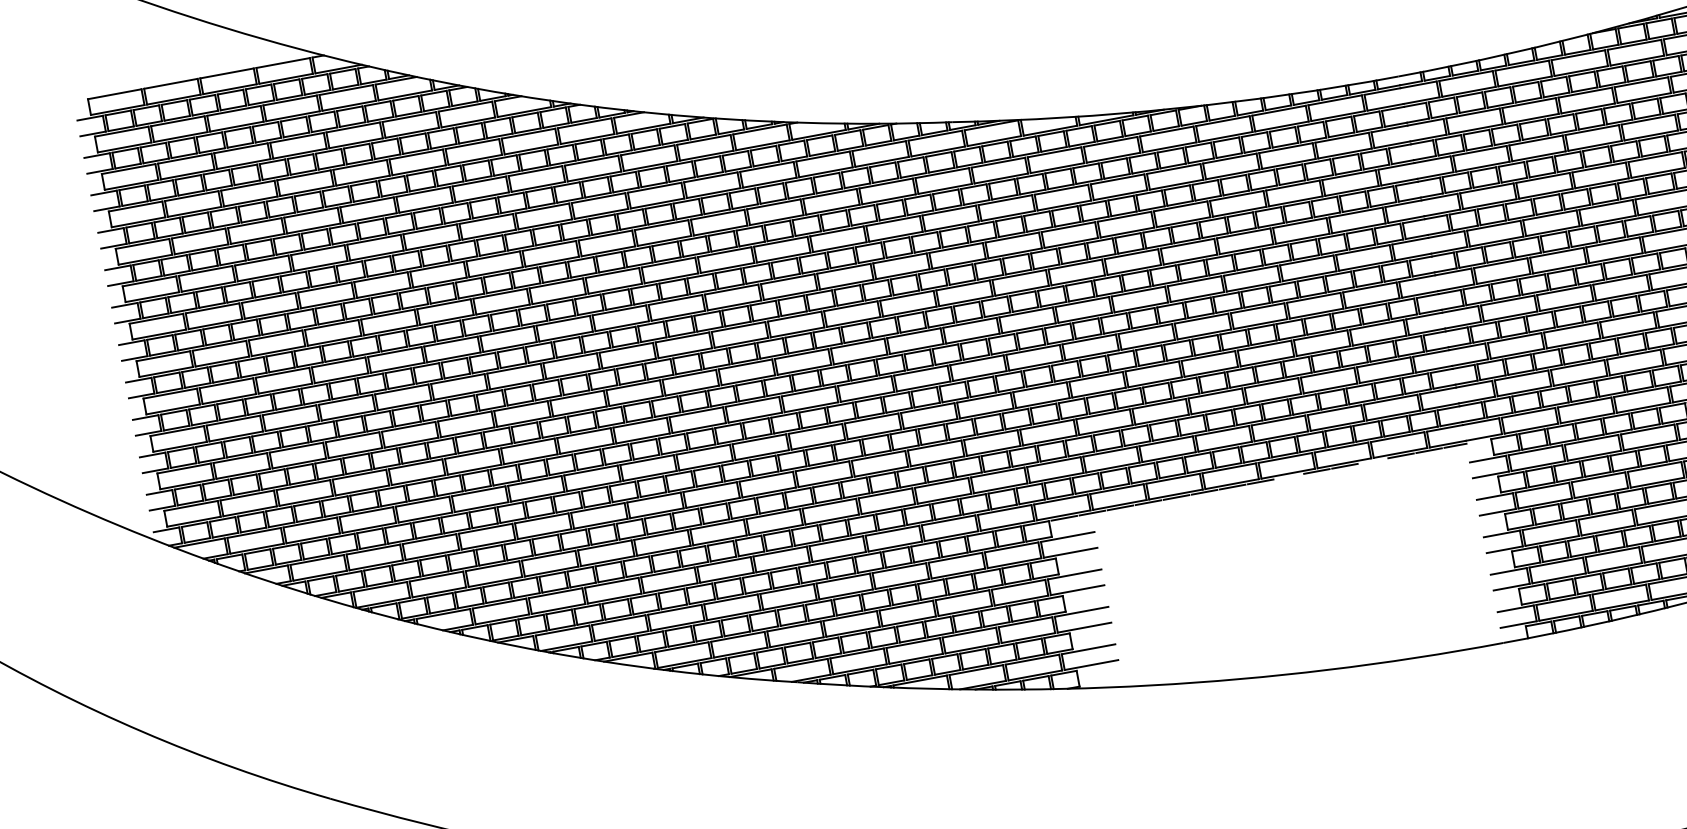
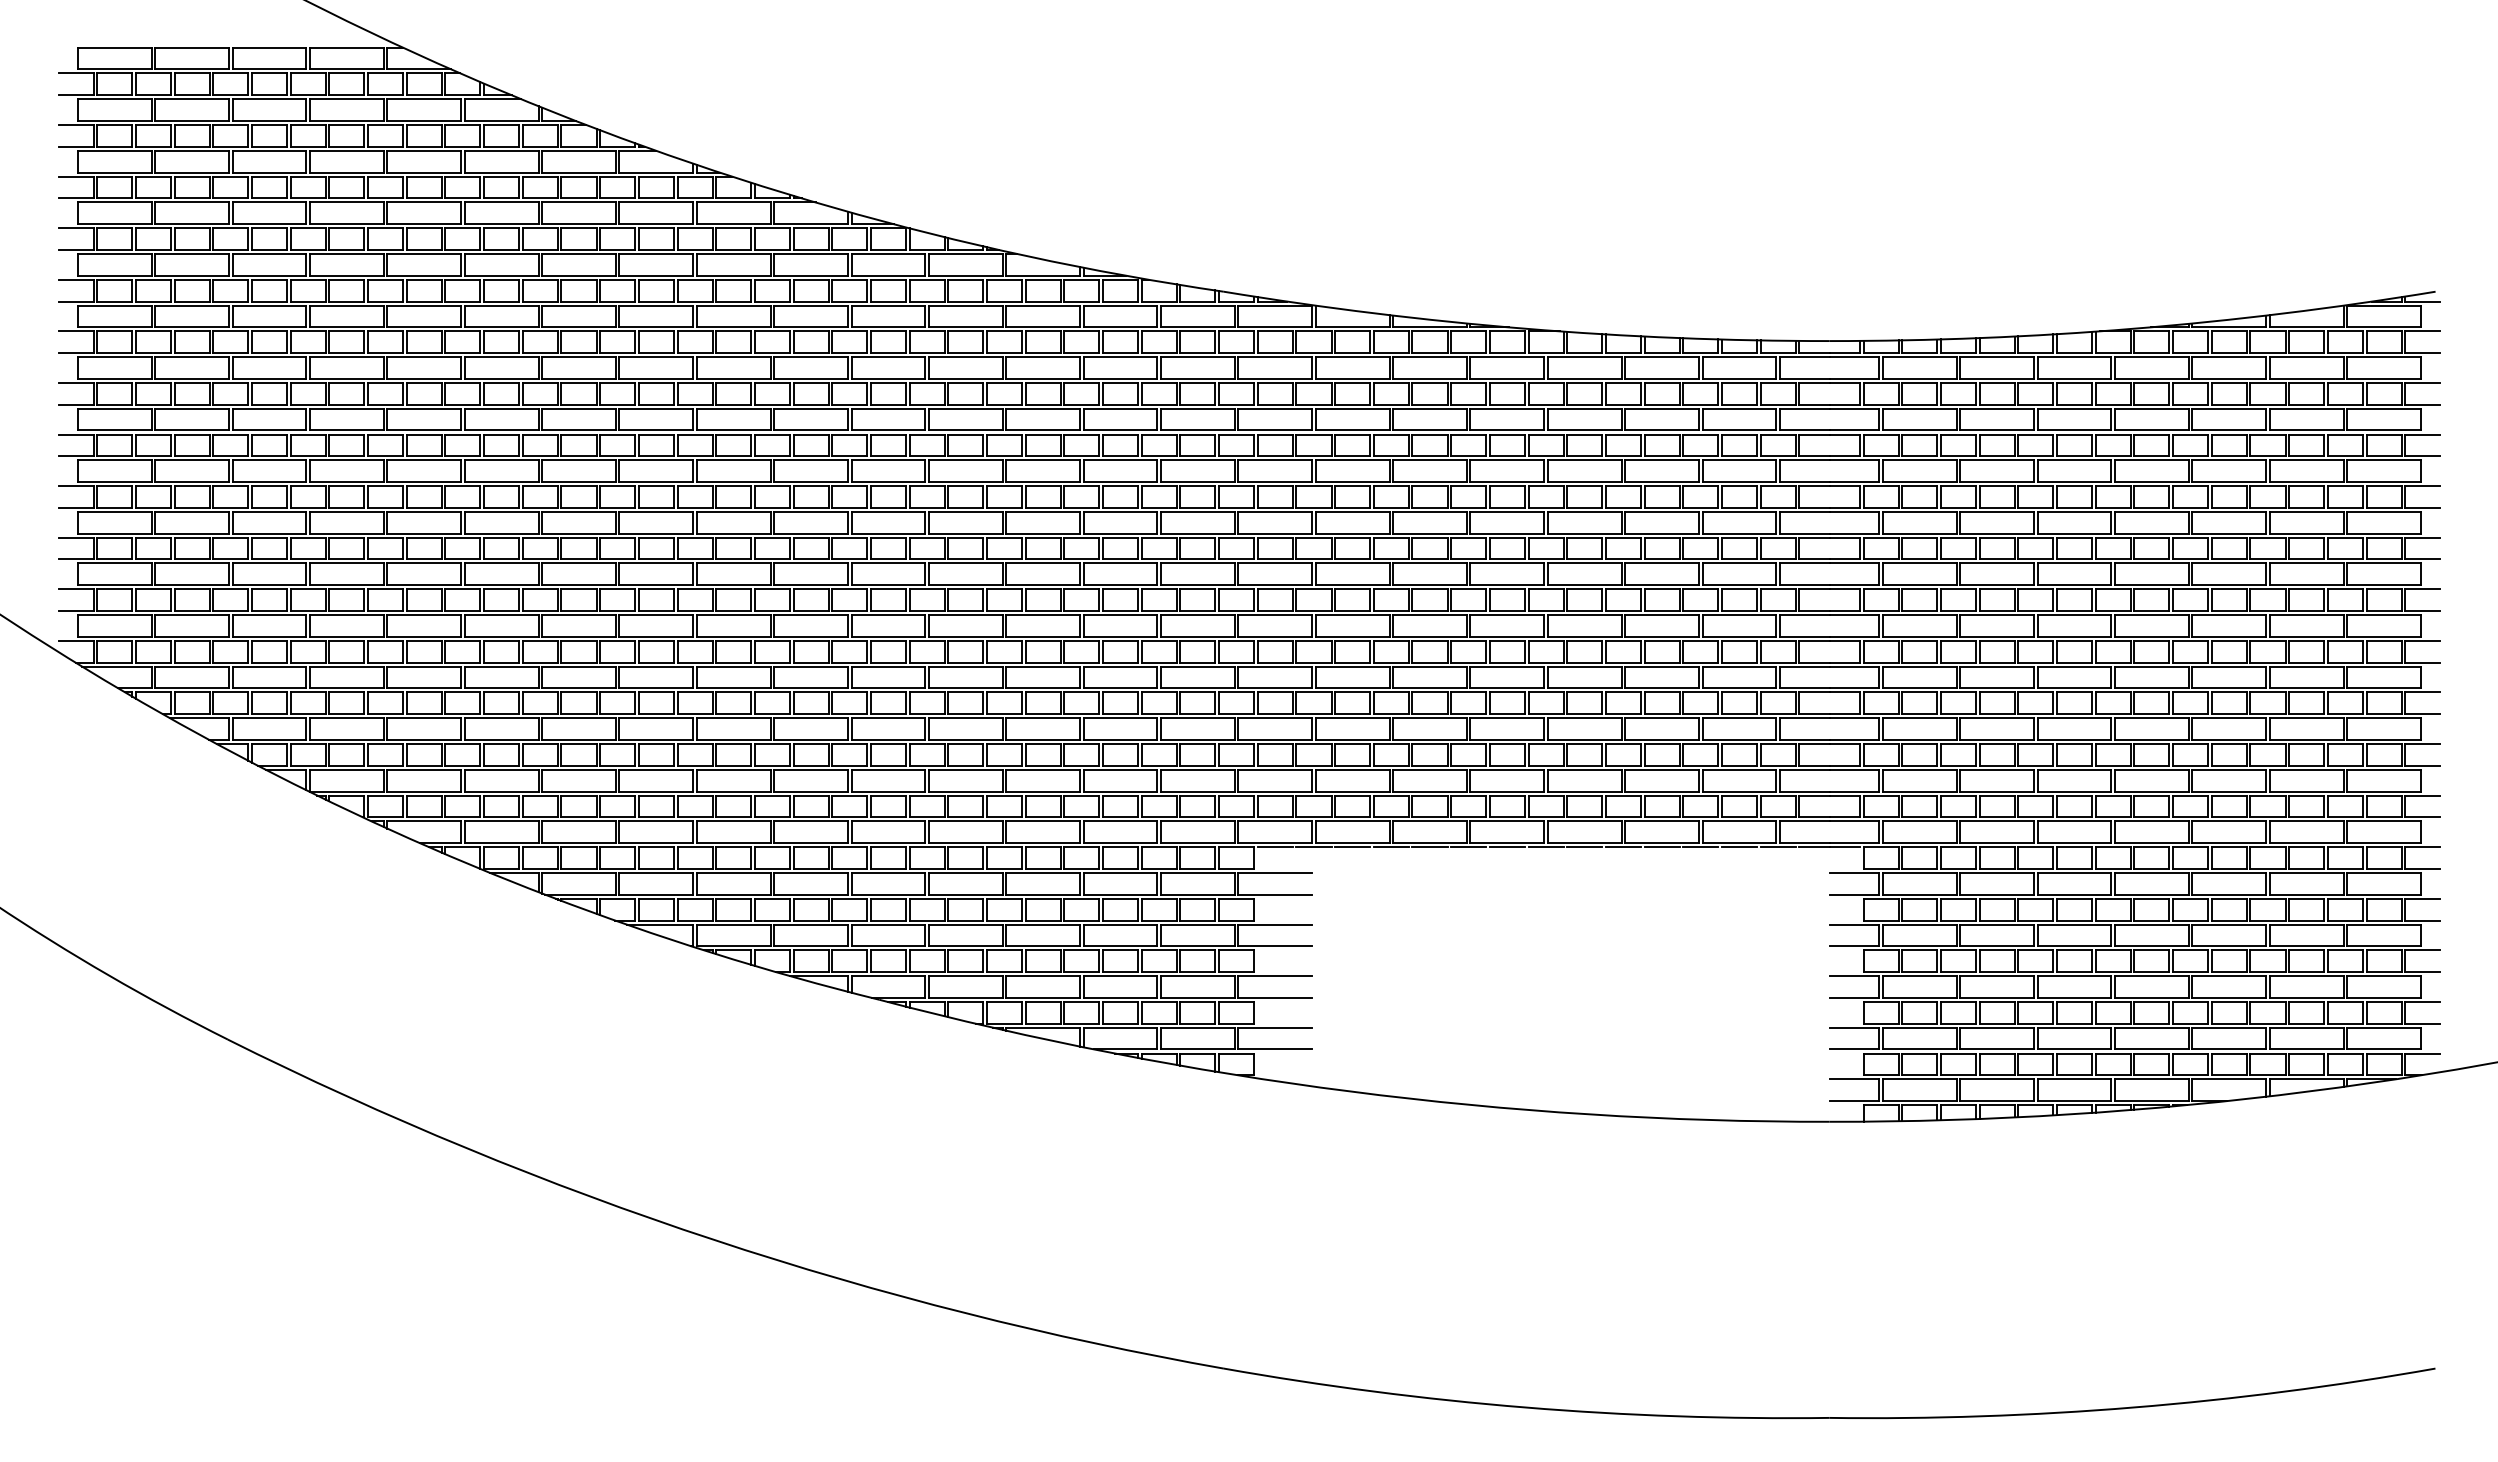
line: (1477, 441) -> (1844, 847), added
line: (1372, 461) -> (1700, 847), added
line: (1288, 476) -> (1584, 847), added

